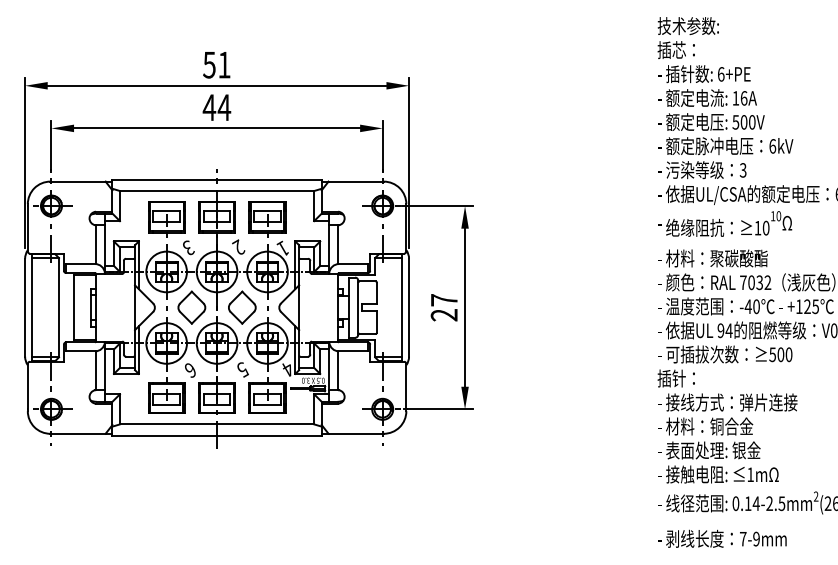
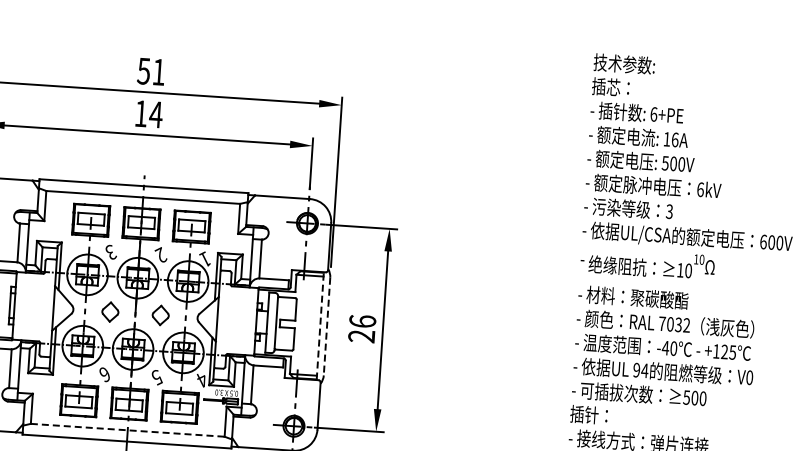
text: (209, 107) -> (141, 113), 44 -> 14
text: (443, 300) -> (361, 321), 27 -> 26
part: (191, 307) -> (109, 311), size x0.6
part: (242, 307) -> (160, 315), size x0.6
line: (402, 307) -> (320, 325), solid -> dashed
line: (409, 307) -> (327, 326), solid -> dashed
line: (217, 424) -> (128, 430), solid -> dashed

